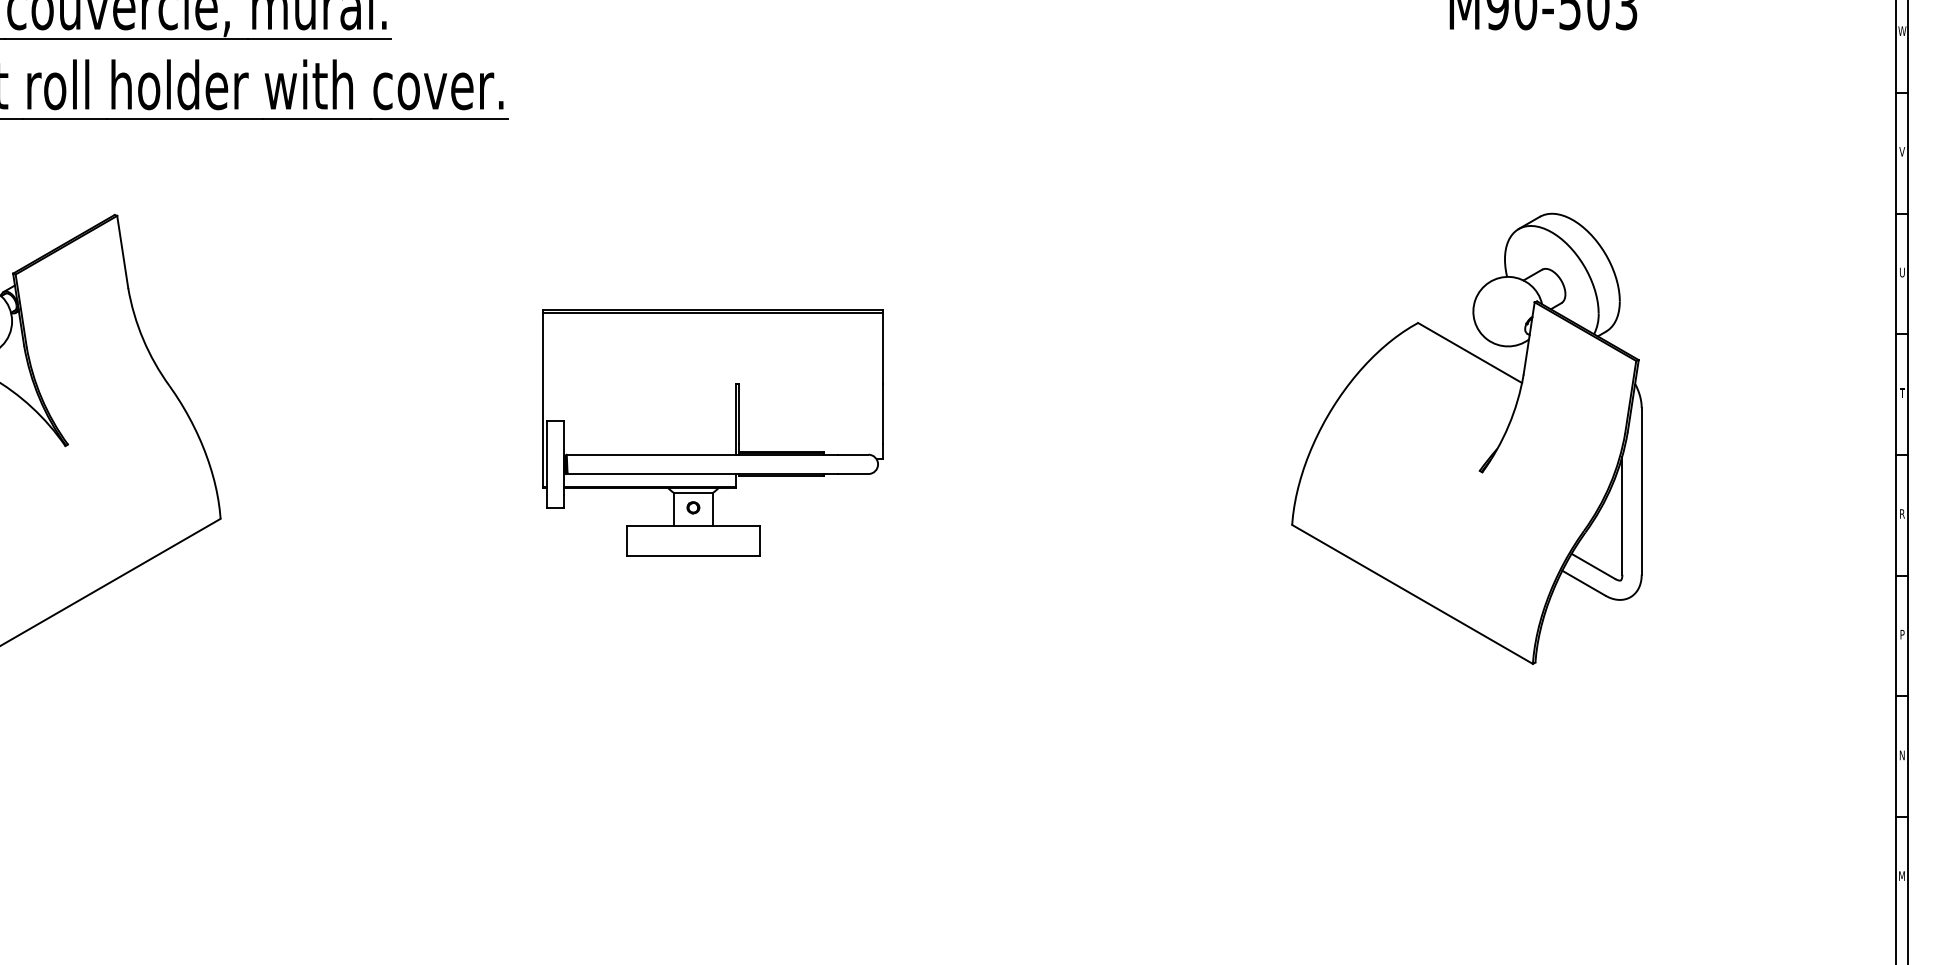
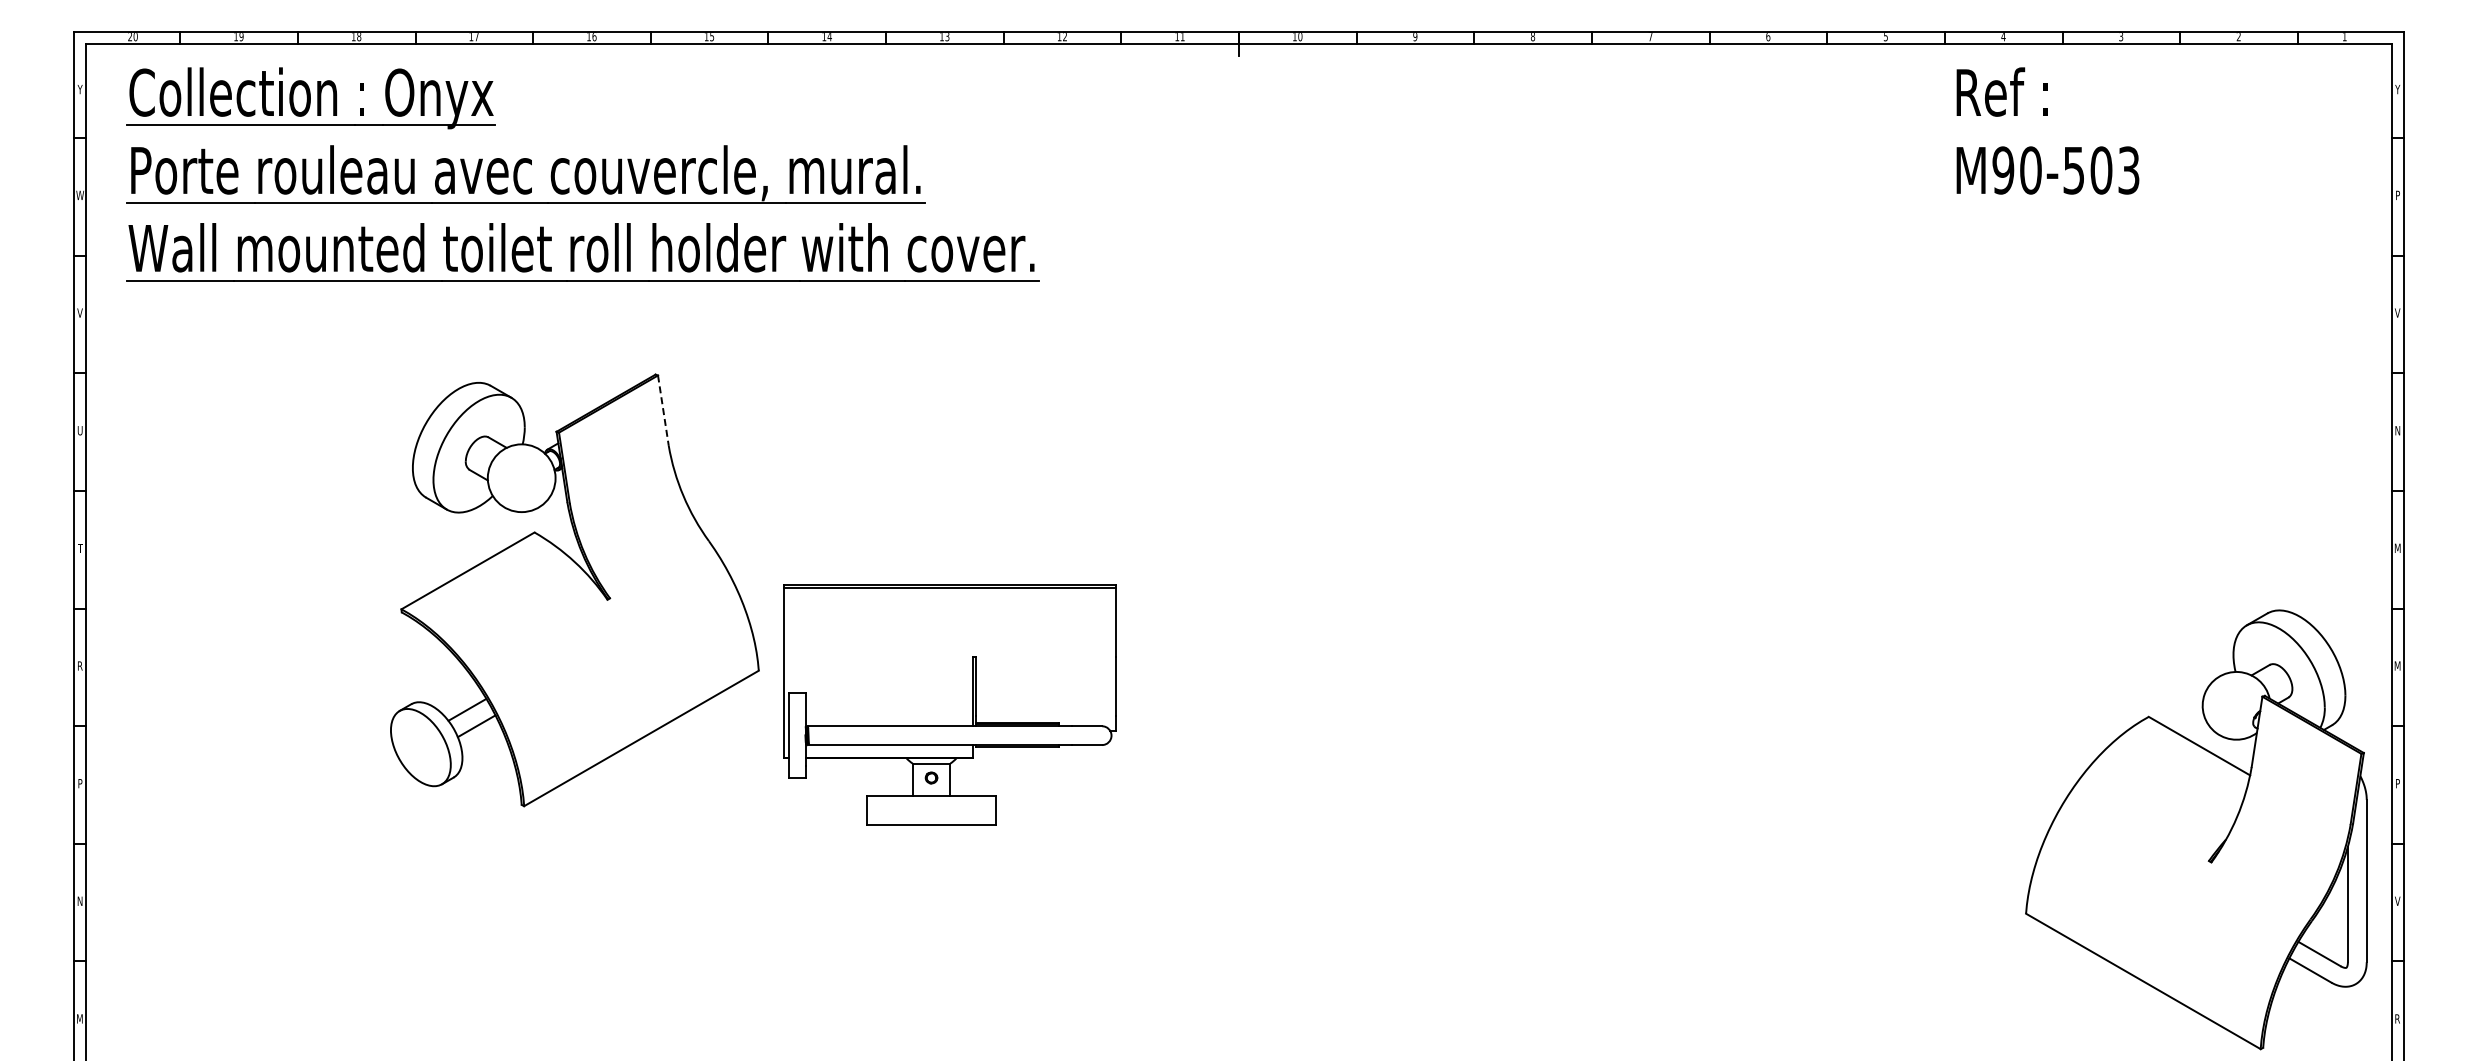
text: (1902, 30) -> (2397, 194), W -> P
line: (122, 251) -> (663, 410), solid -> dashed
text: (1902, 272) -> (2397, 430), U -> N
text: (1902, 392) -> (2397, 547), T -> M
part: (711, 432) -> (949, 704), moved
part: (1467, 438) -> (2196, 829), moved
text: (1902, 513) -> (2397, 665), R -> M
text: (1902, 754) -> (2397, 900), N -> V
text: (1902, 875) -> (2397, 1018), M -> R

